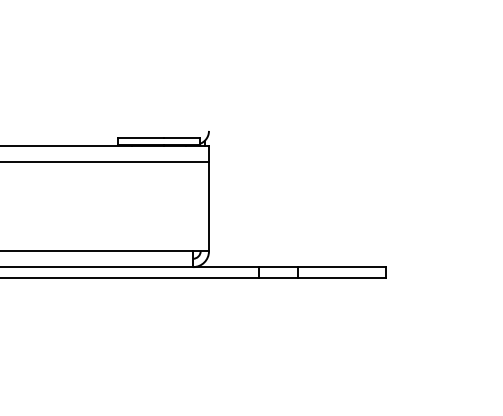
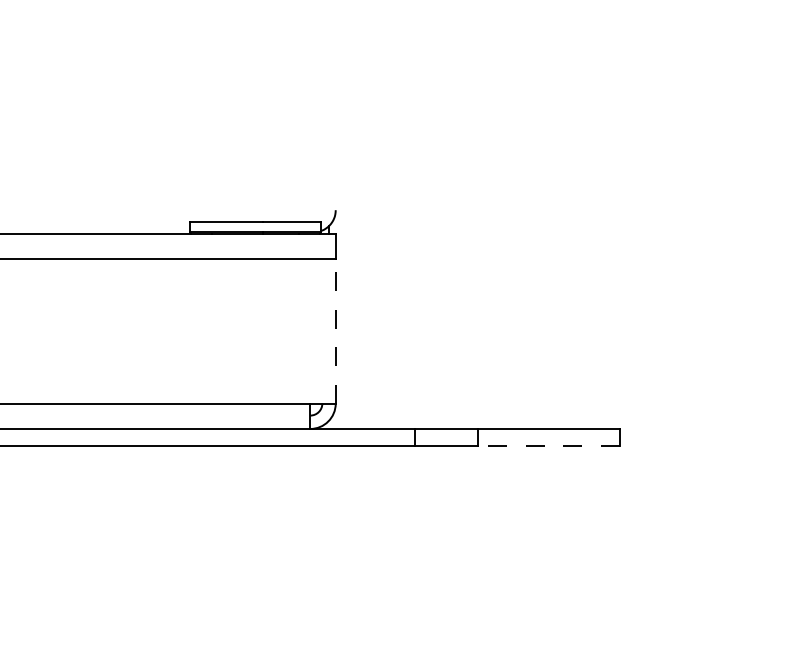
line: (209, 206) -> (336, 331), solid -> dashed
line: (341, 277) -> (548, 445), solid -> dashed

